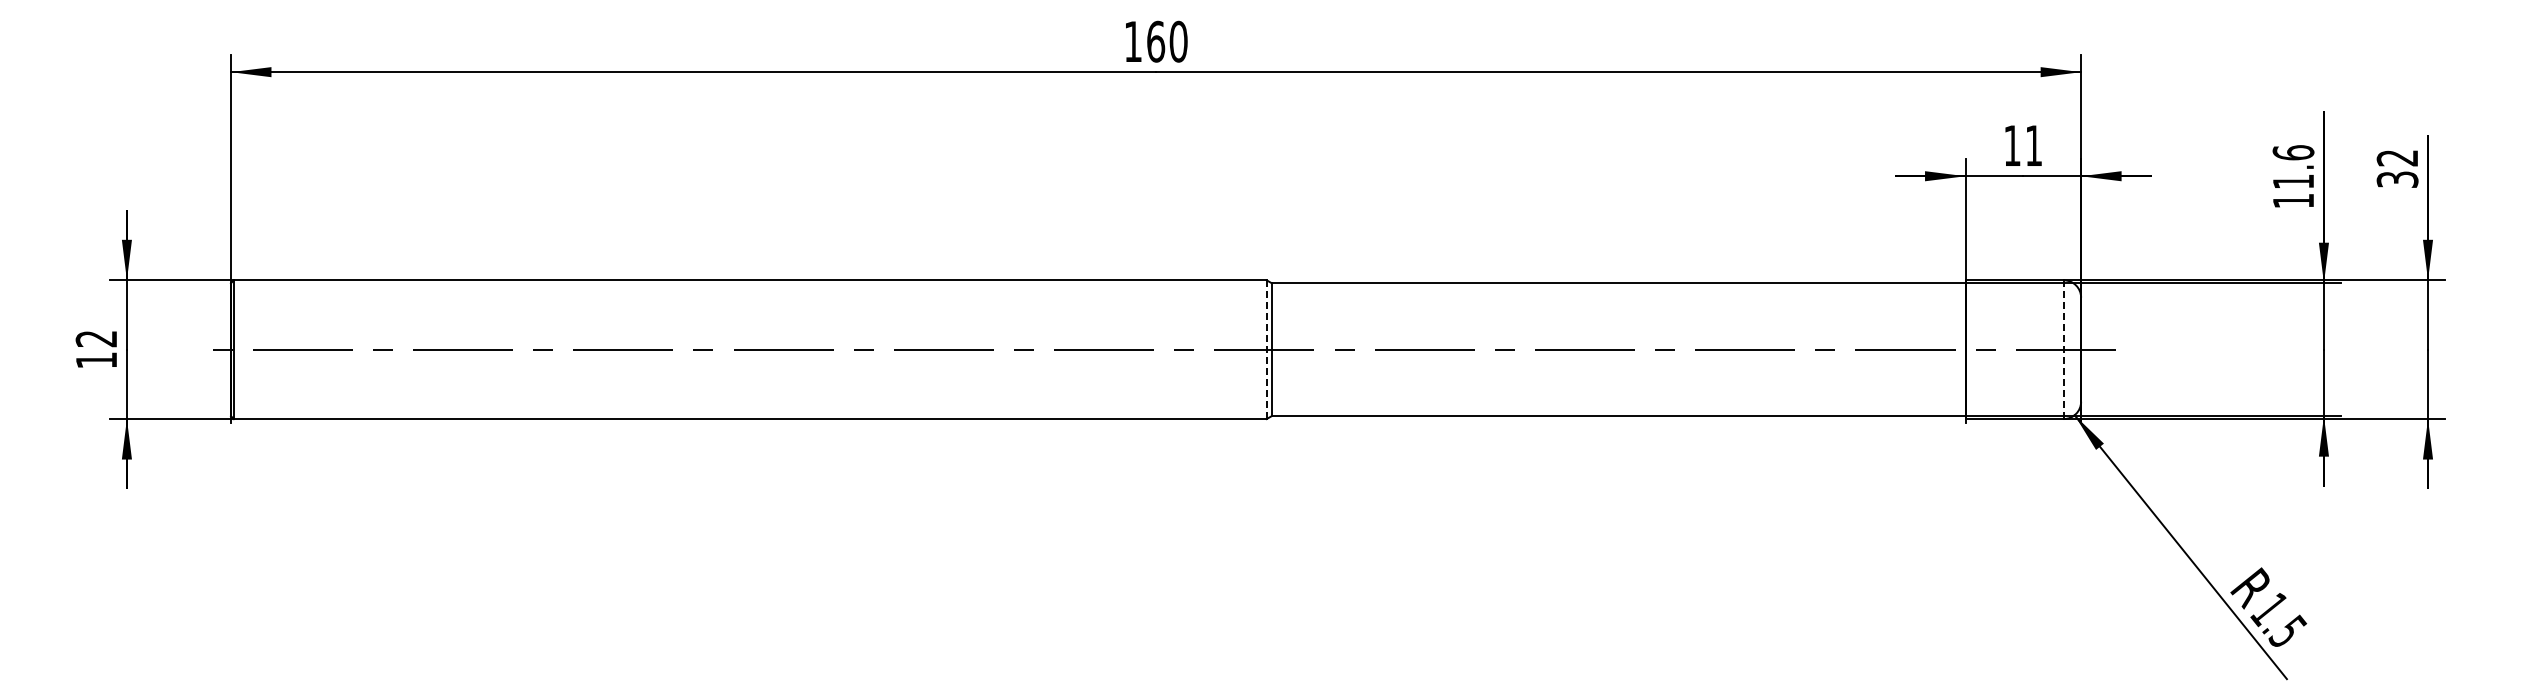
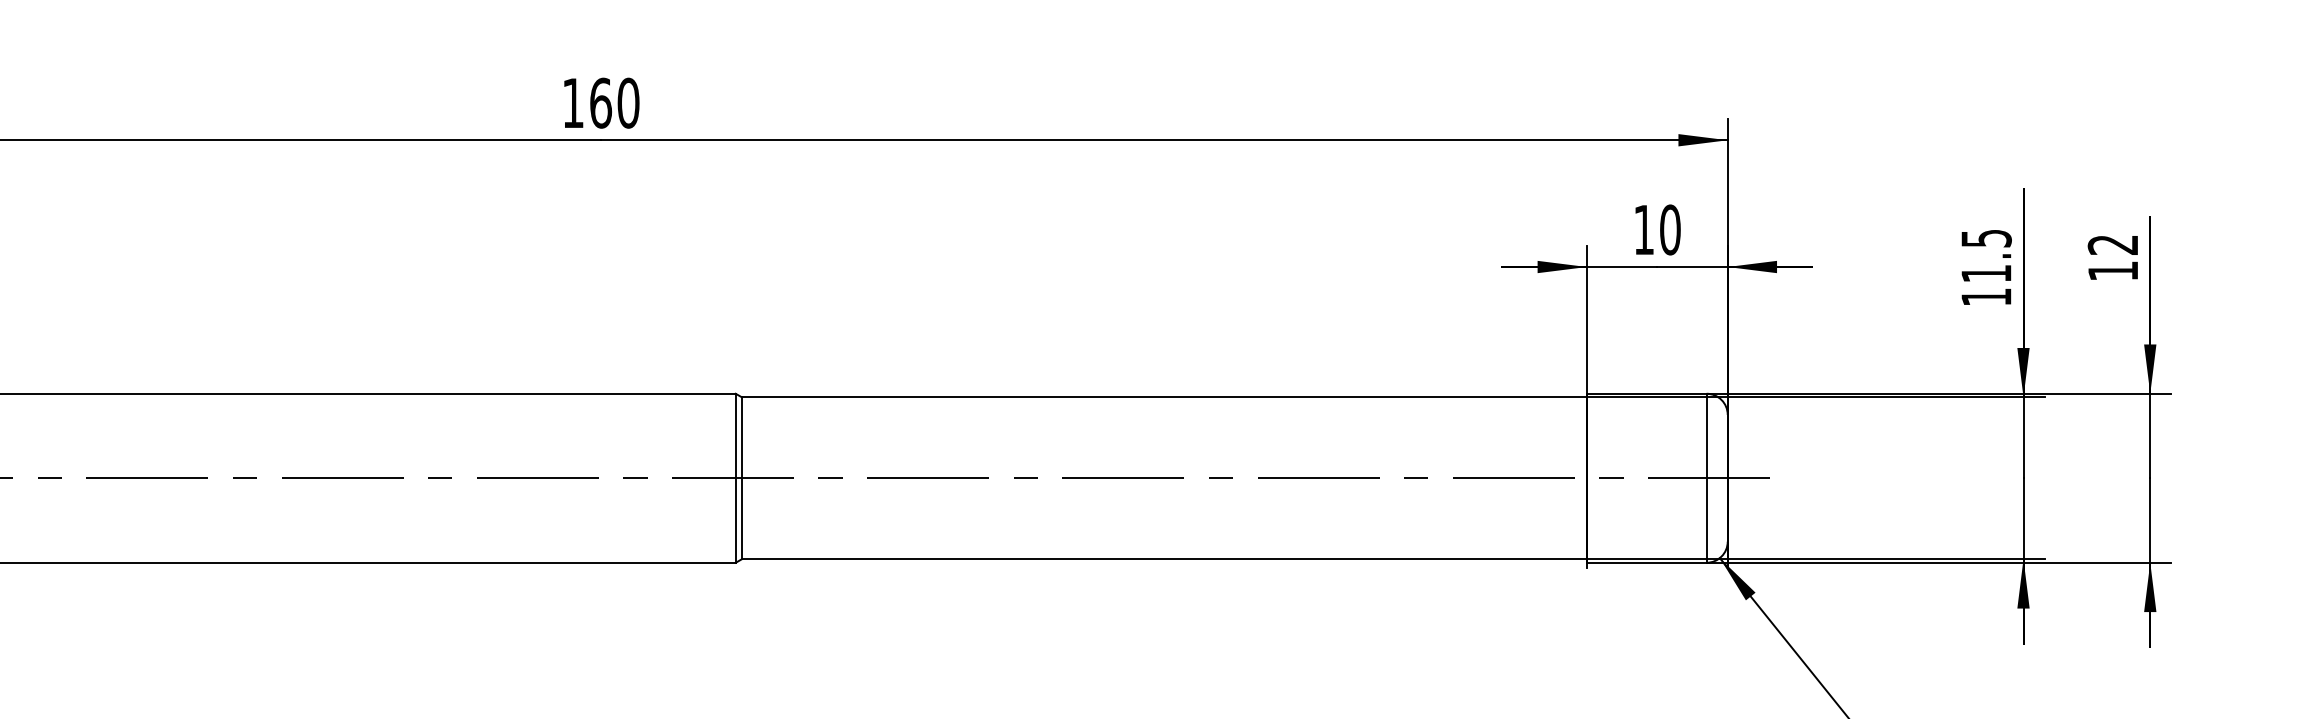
text: (2033, 145) -> (1669, 229), 11 -> 10
text: (2293, 152) -> (1986, 238), 11.6 -> 11.5
text: (2397, 179) -> (2113, 270), 32 -> 12
line: (1266, 349) -> (735, 478), dashed -> solid
line: (2063, 350) -> (1706, 479), dashed -> solid

